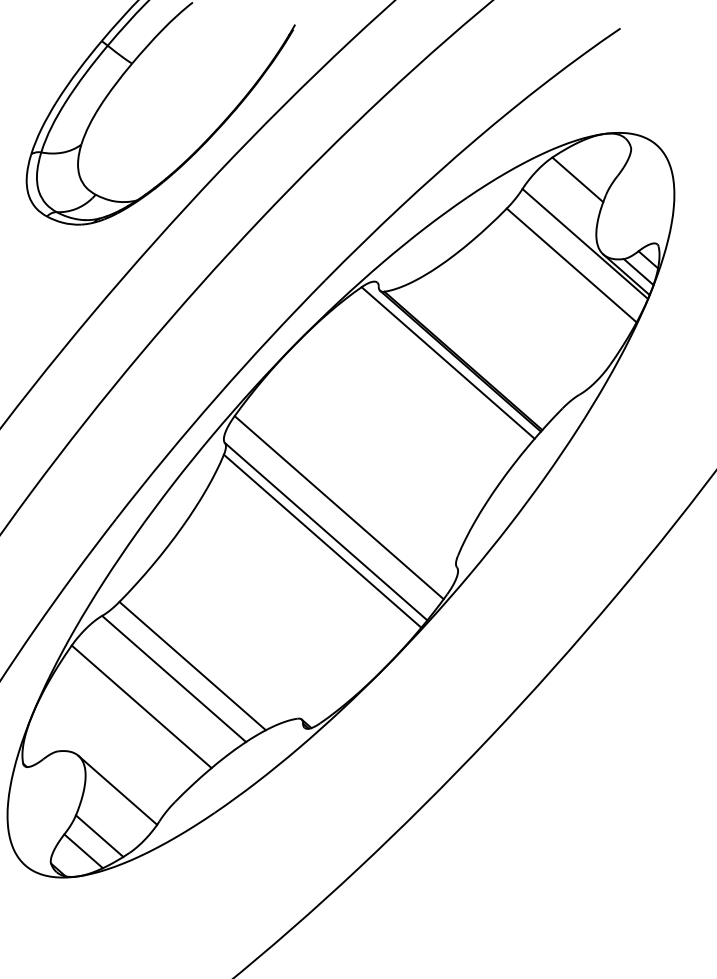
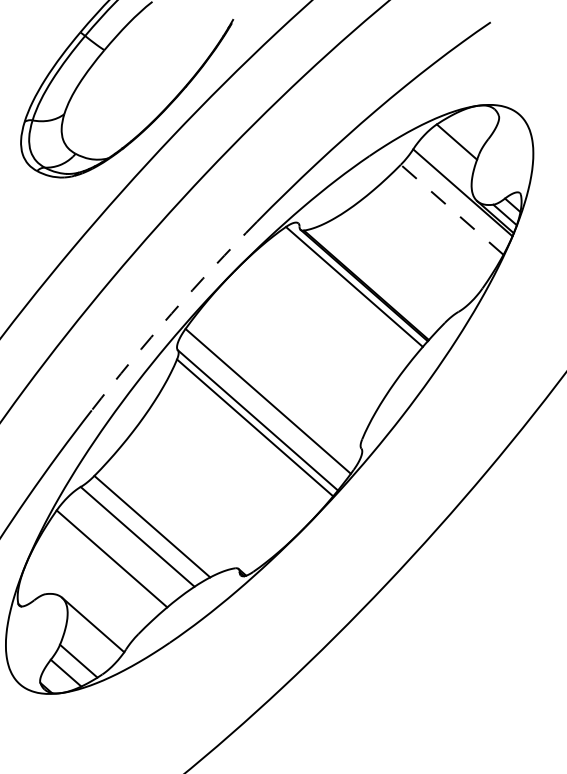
line: (570, 265) -> (451, 209), solid -> dashed
arc: (216, 396) -> (171, 313), solid -> dashed

